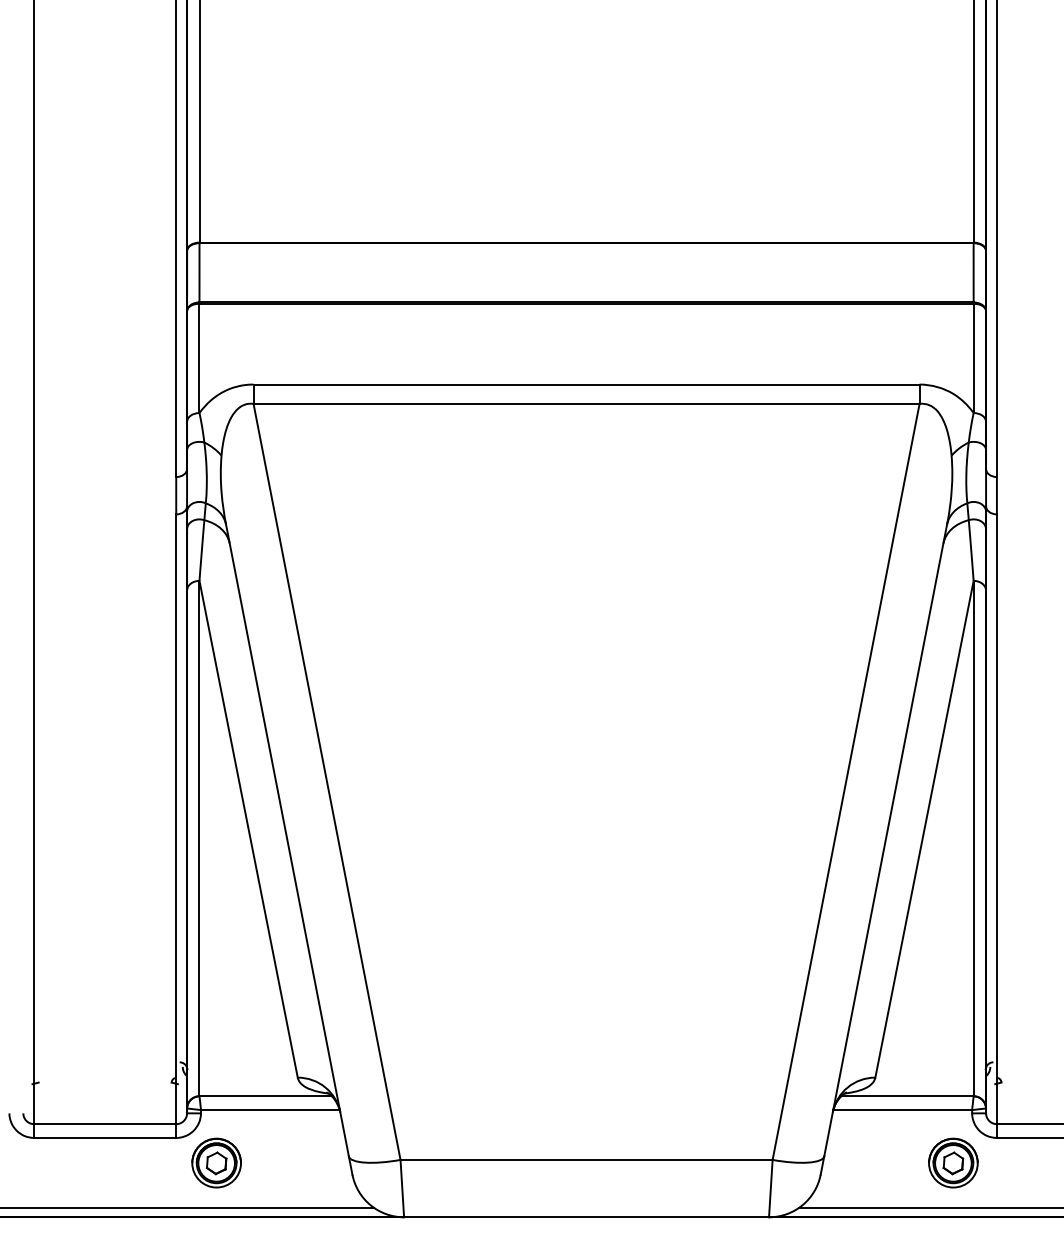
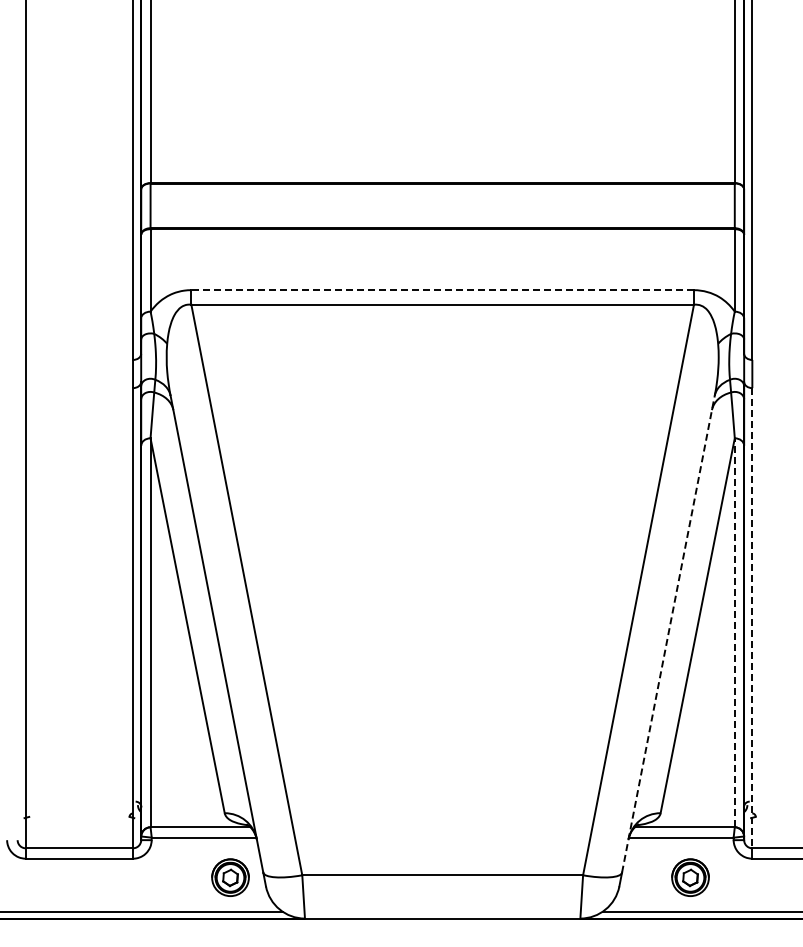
line: (586, 385) -> (442, 290), solid -> dashed
line: (997, 819) -> (752, 618), solid -> dashed
line: (973, 838) -> (734, 632), solid -> dashed
line: (885, 840) -> (668, 634), solid -> dashed
part: (216, 1162) -> (230, 877), moved
part: (953, 1162) -> (690, 877), moved

